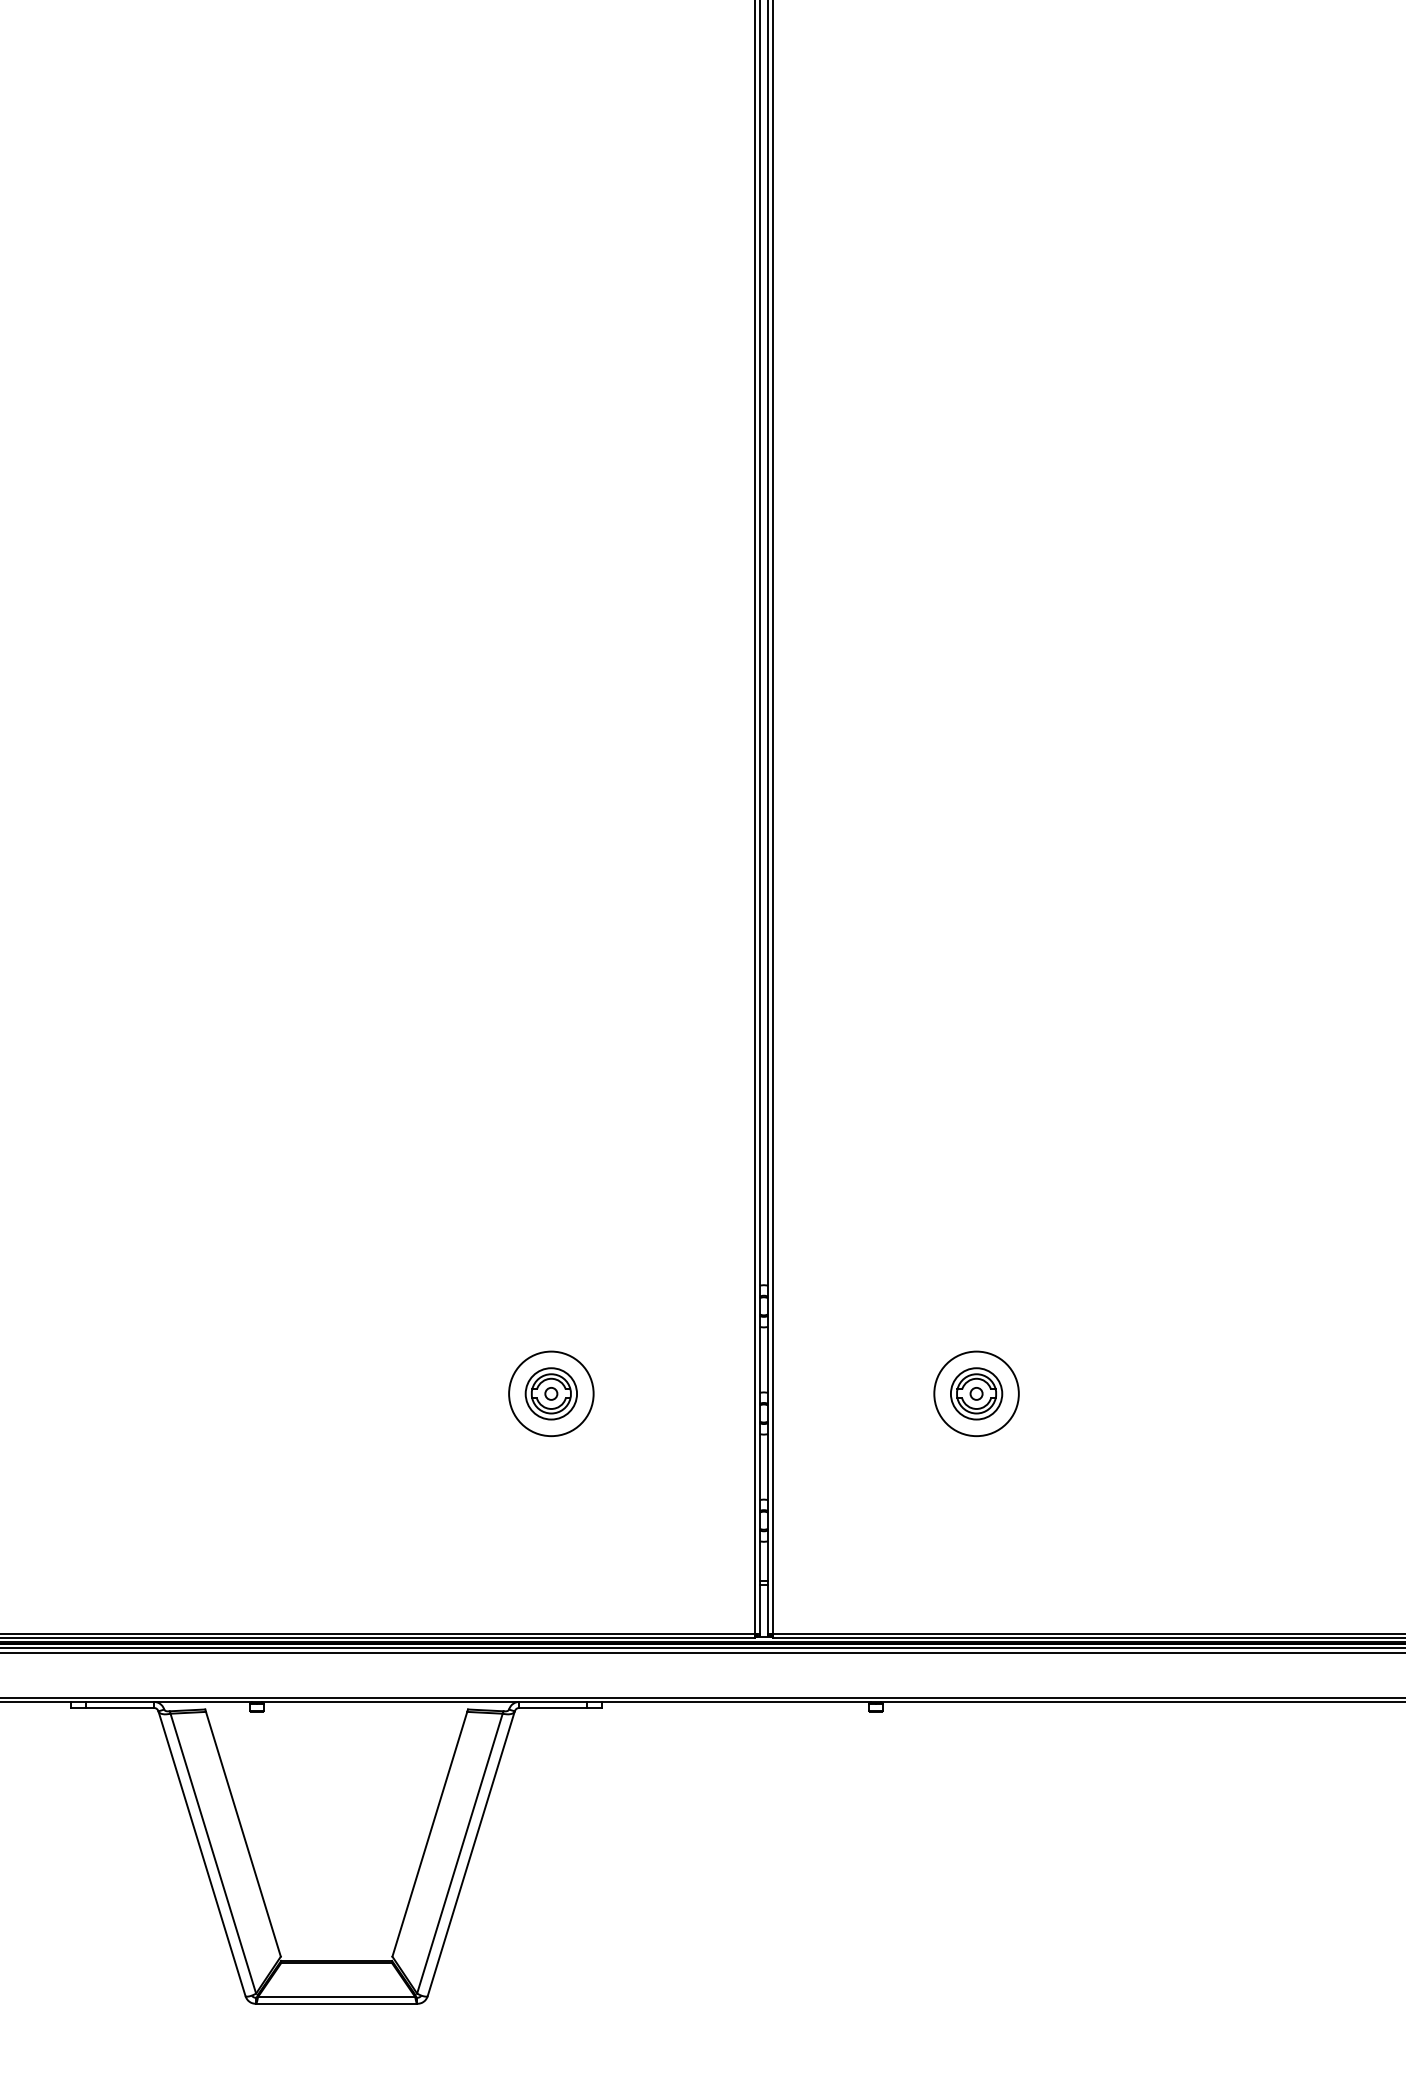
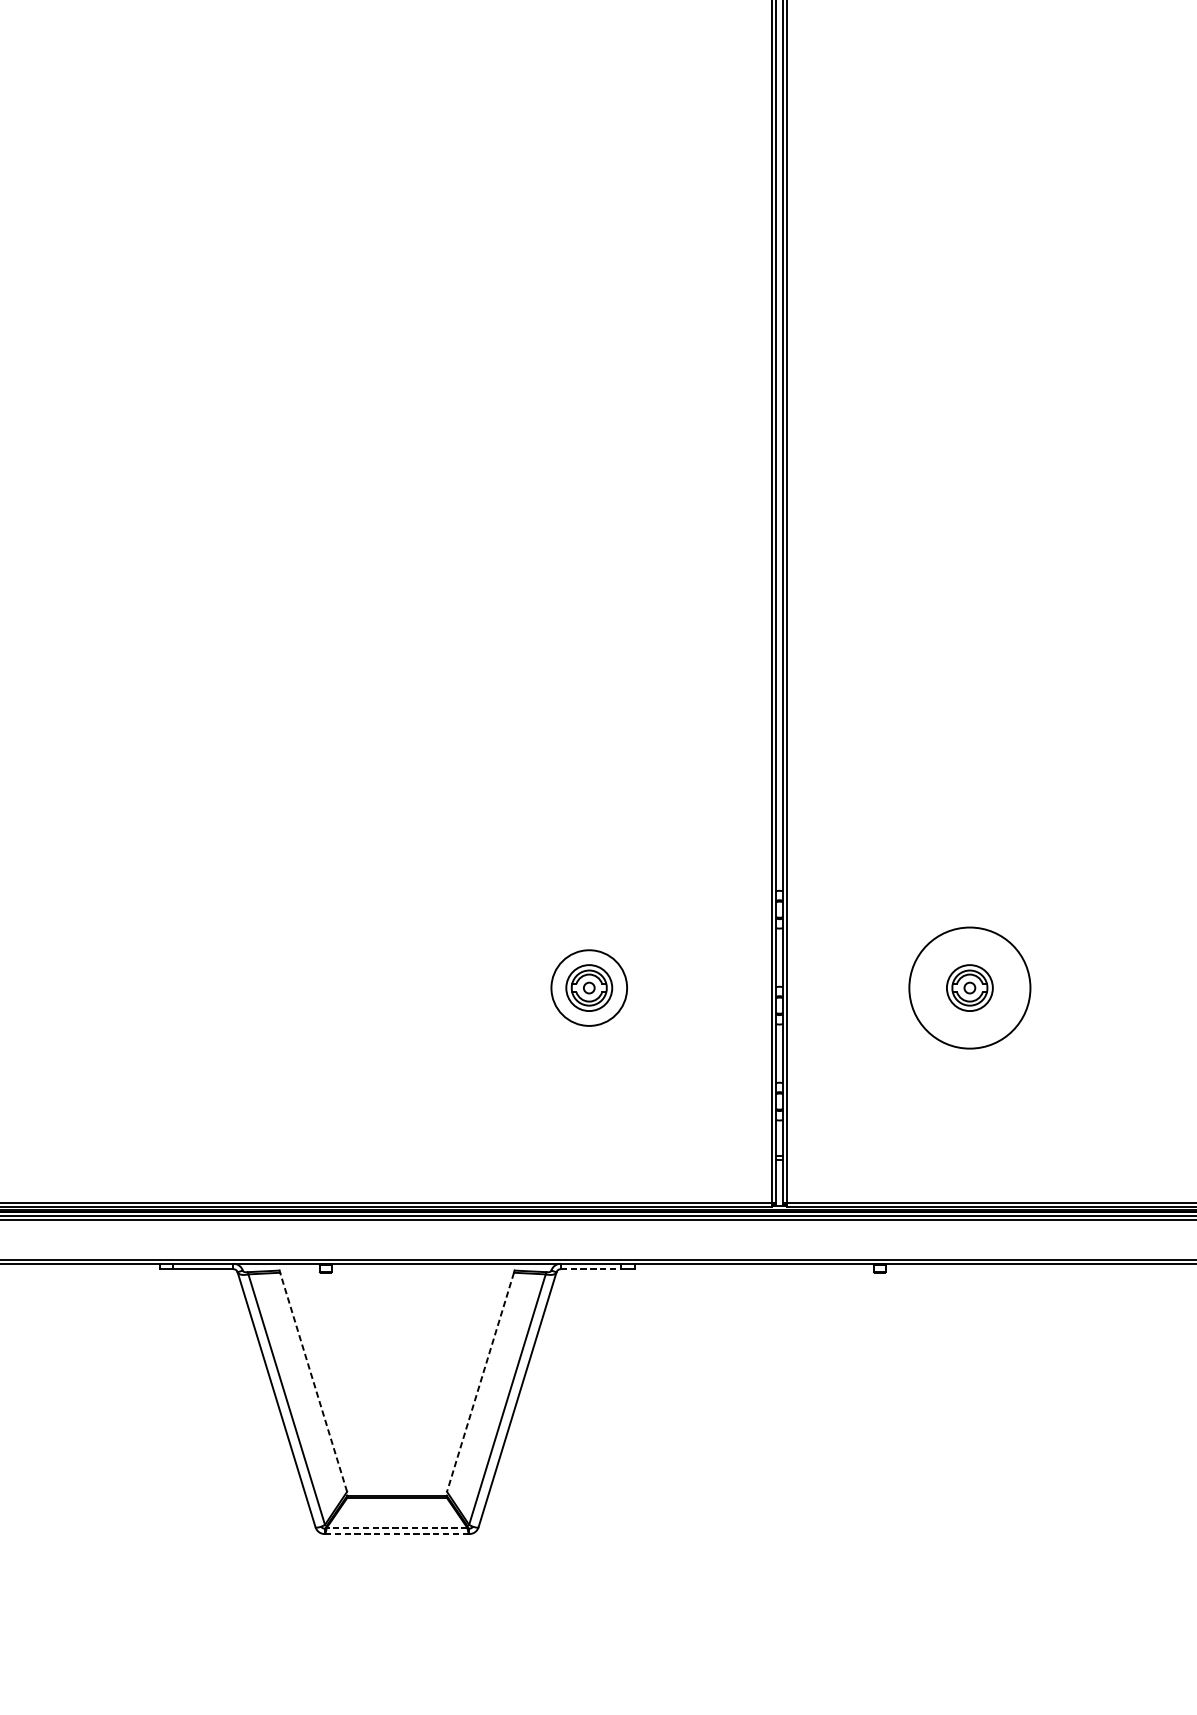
circle: (976, 1393) -> (969, 987), size x1.6
line: (553, 1707) -> (591, 1268), solid -> dashed
line: (243, 1834) -> (313, 1382), solid -> dashed
line: (429, 1834) -> (480, 1382), solid -> dashed
line: (336, 1996) -> (396, 1527), solid -> dashed
line: (336, 2003) -> (396, 1533), solid -> dashed

